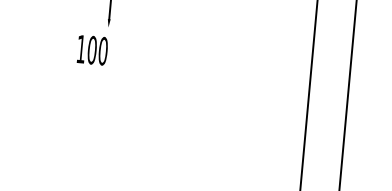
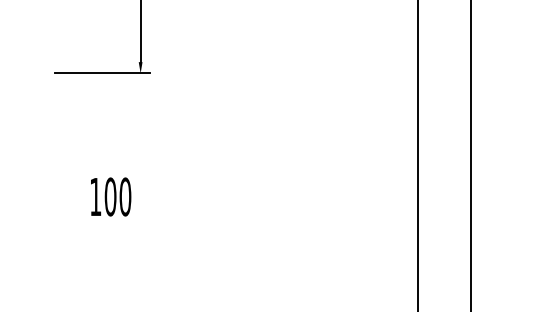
line: (80, 25) -> (102, 73), added
text: (92, 49) -> (111, 196), moved

